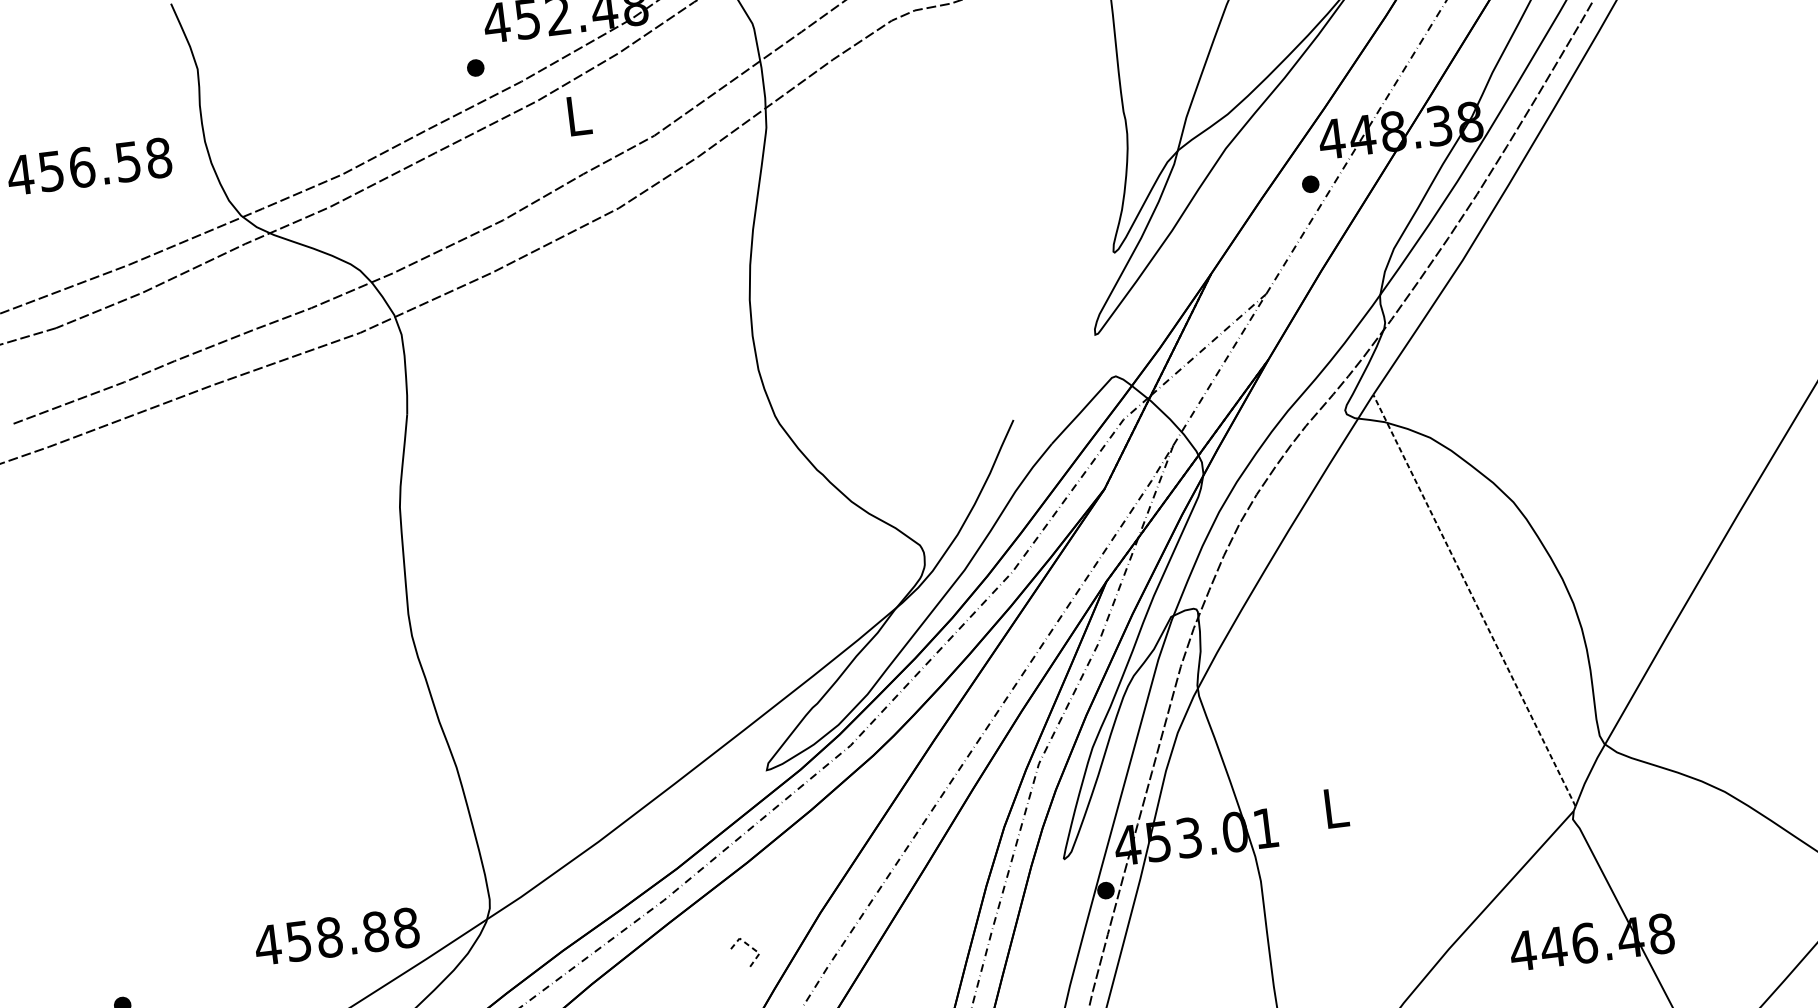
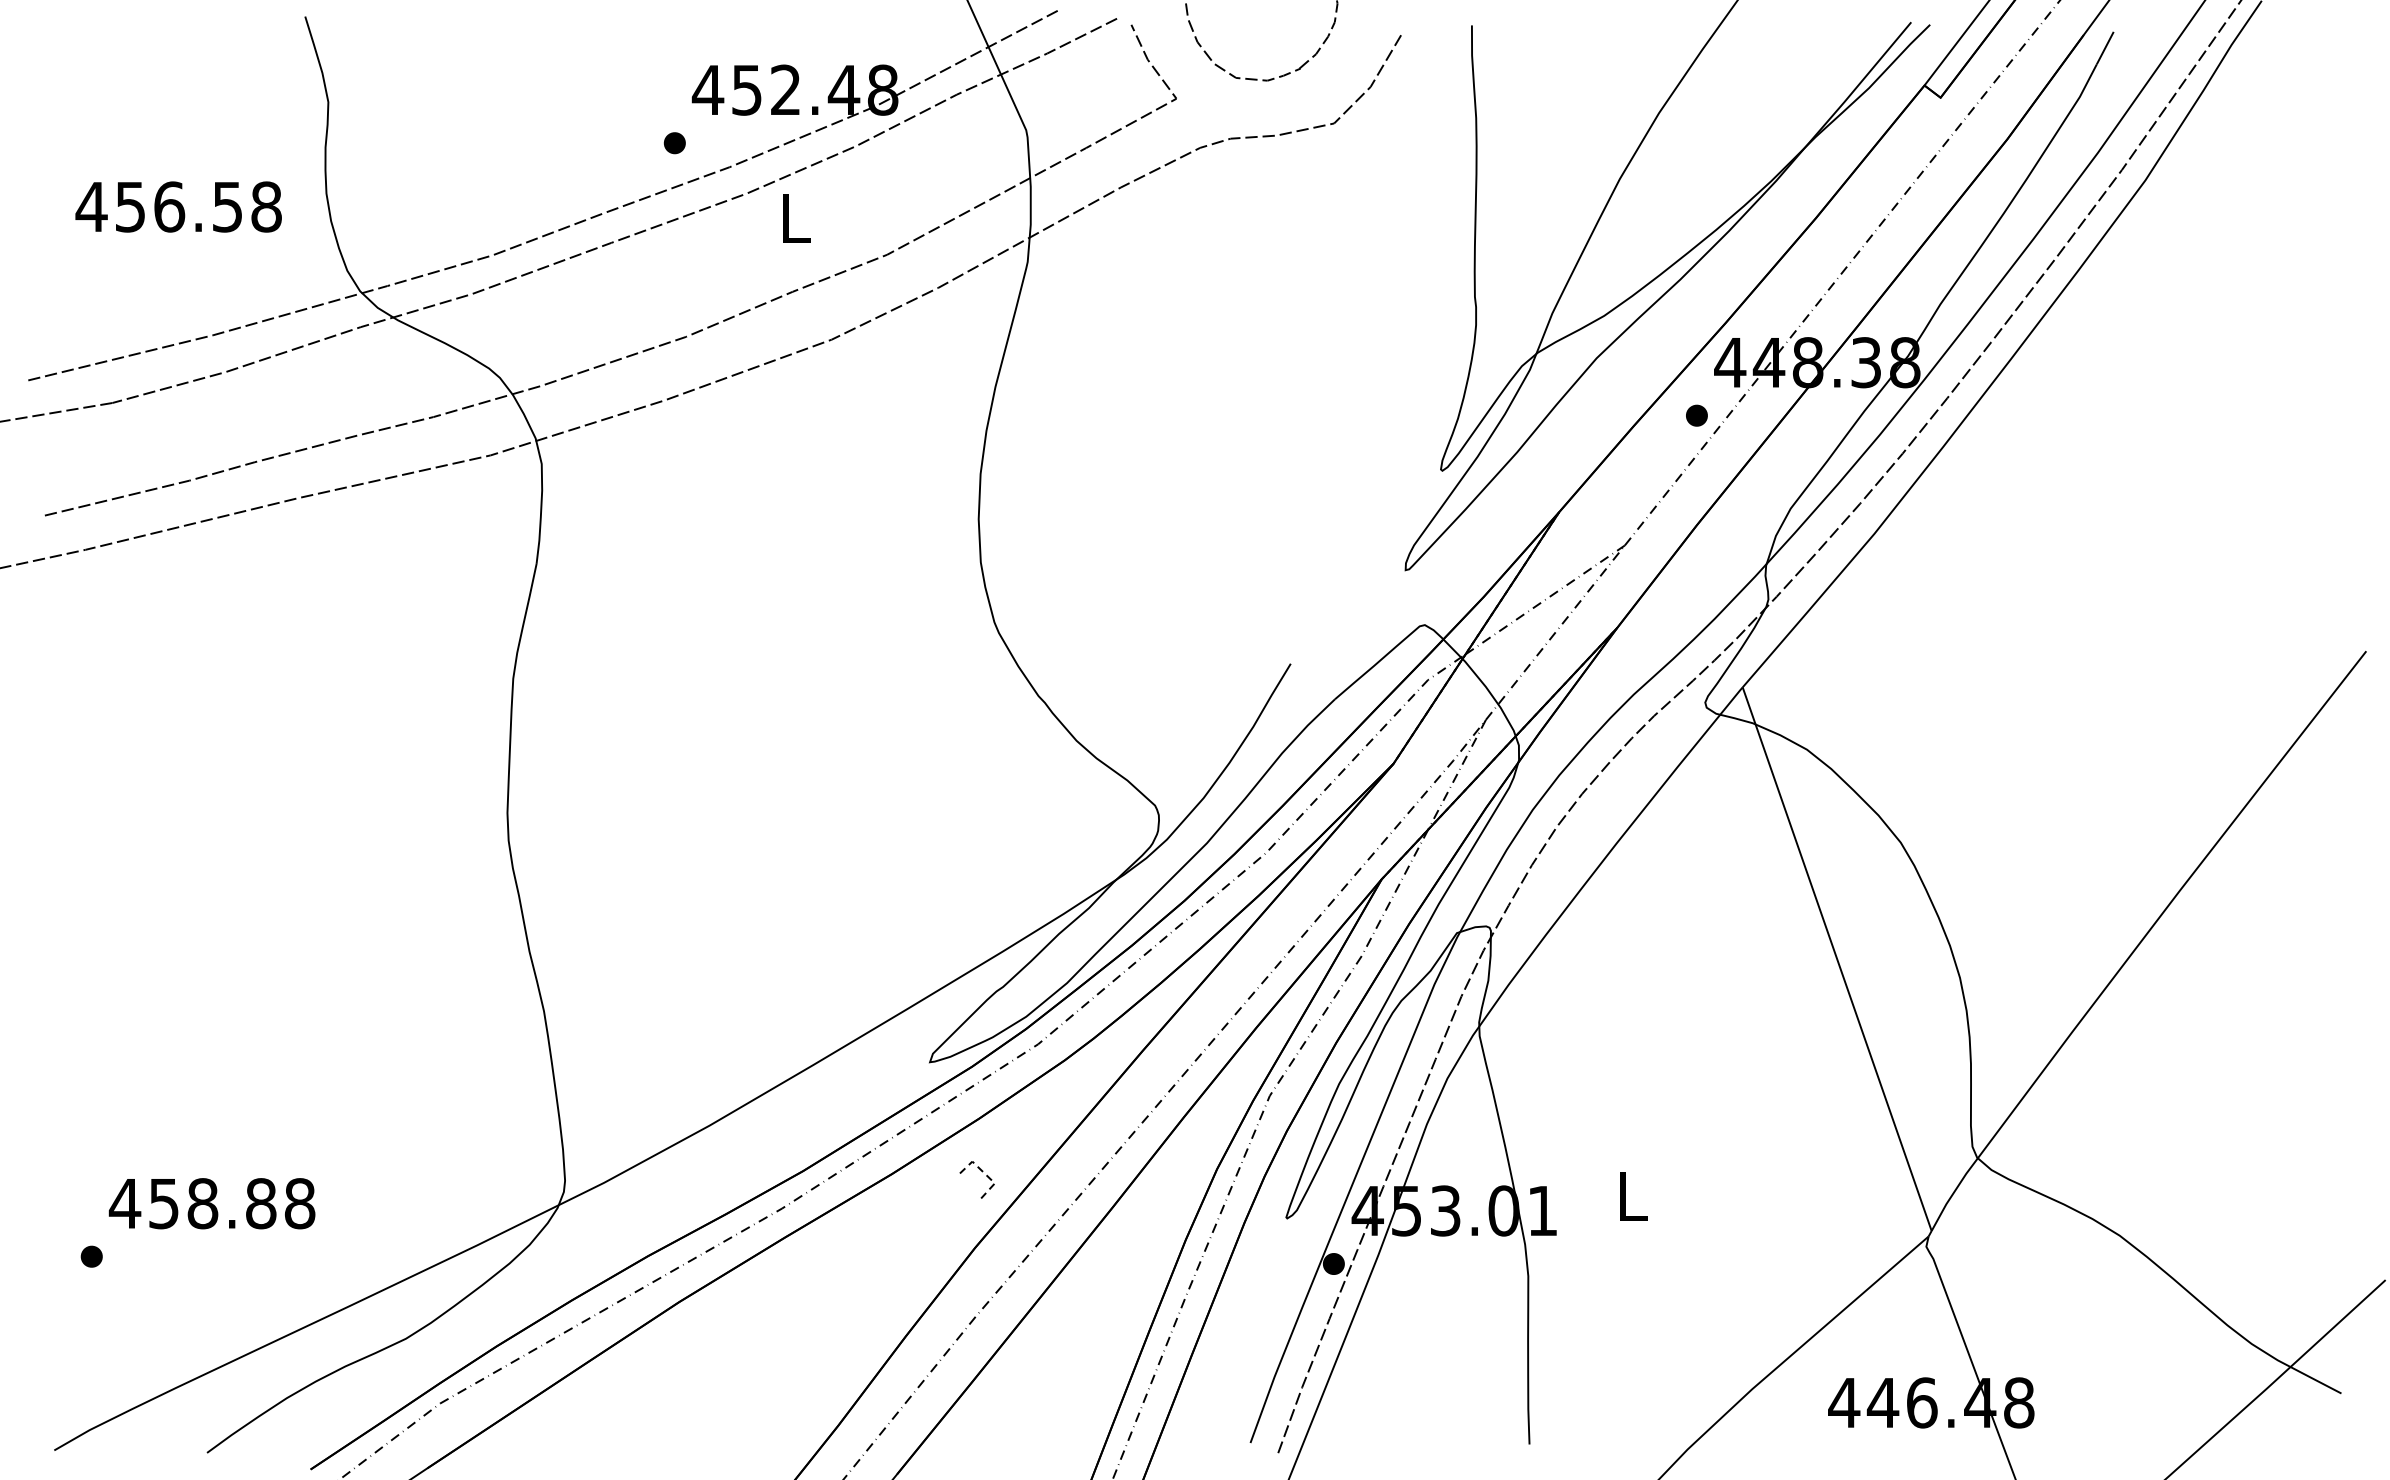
line: (1474, 600) -> (1837, 959), dashed -> solid
text: (336, 936) -> (211, 1203), moved
line: (748, 946) -> (982, 1172), moved

